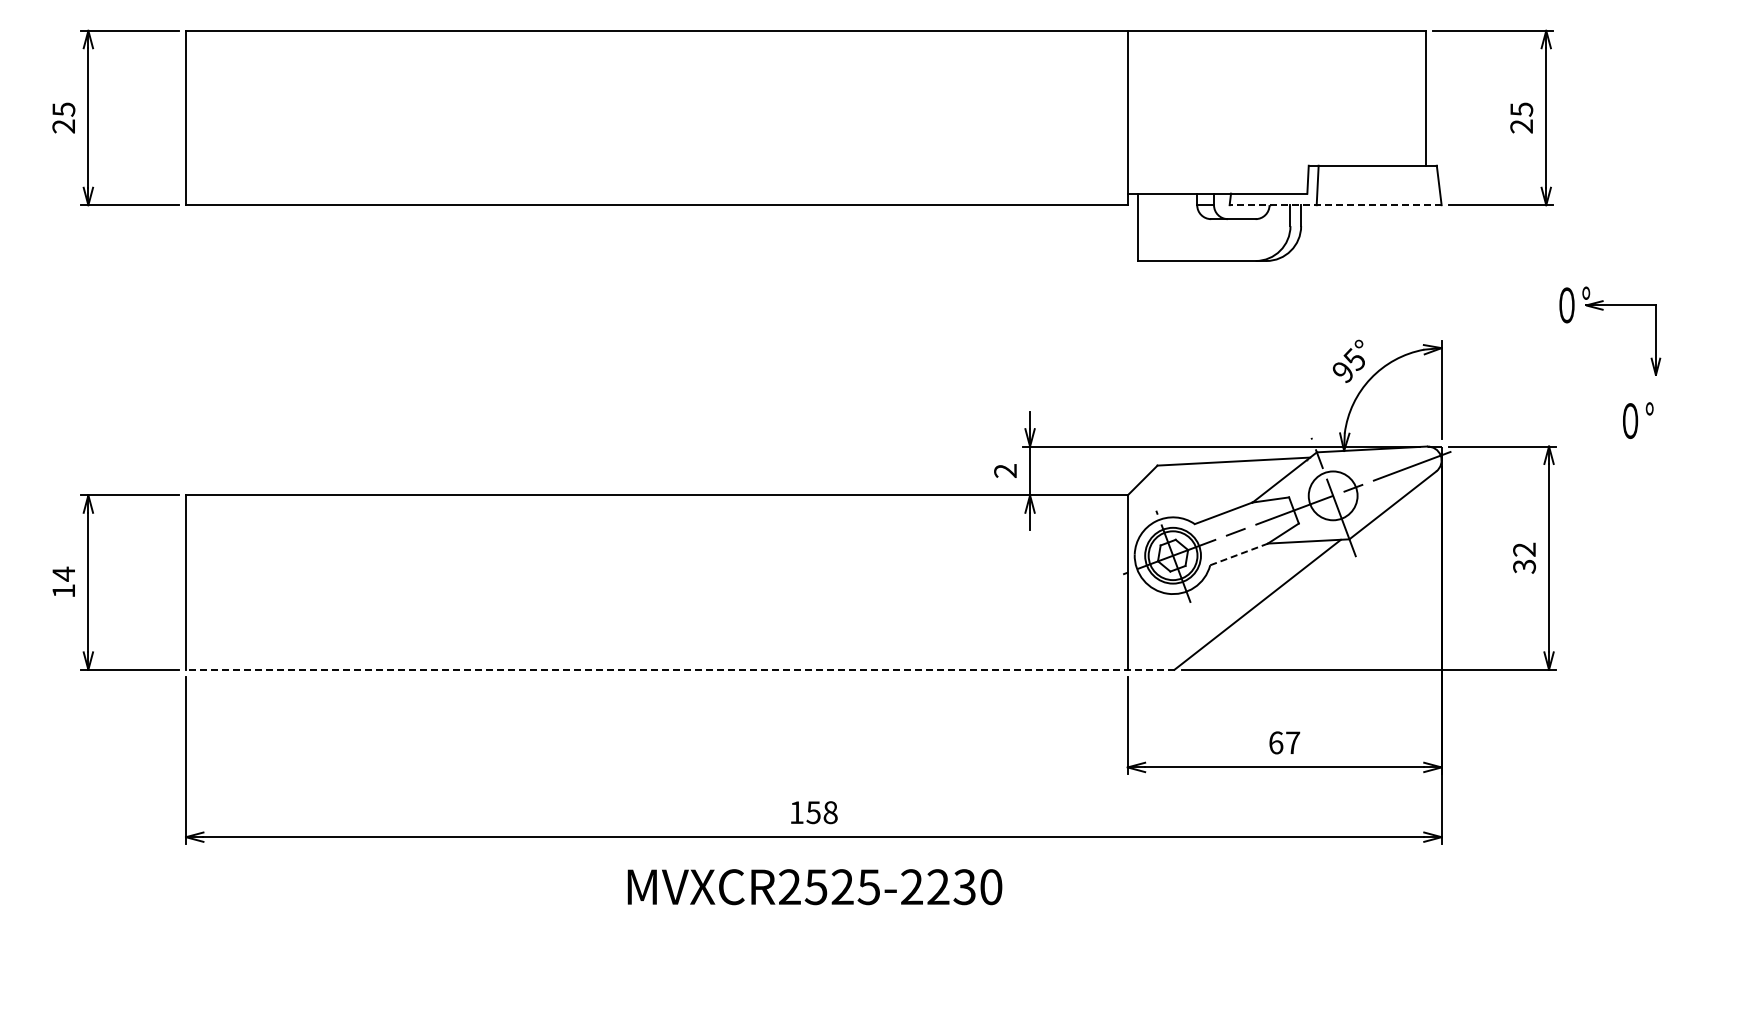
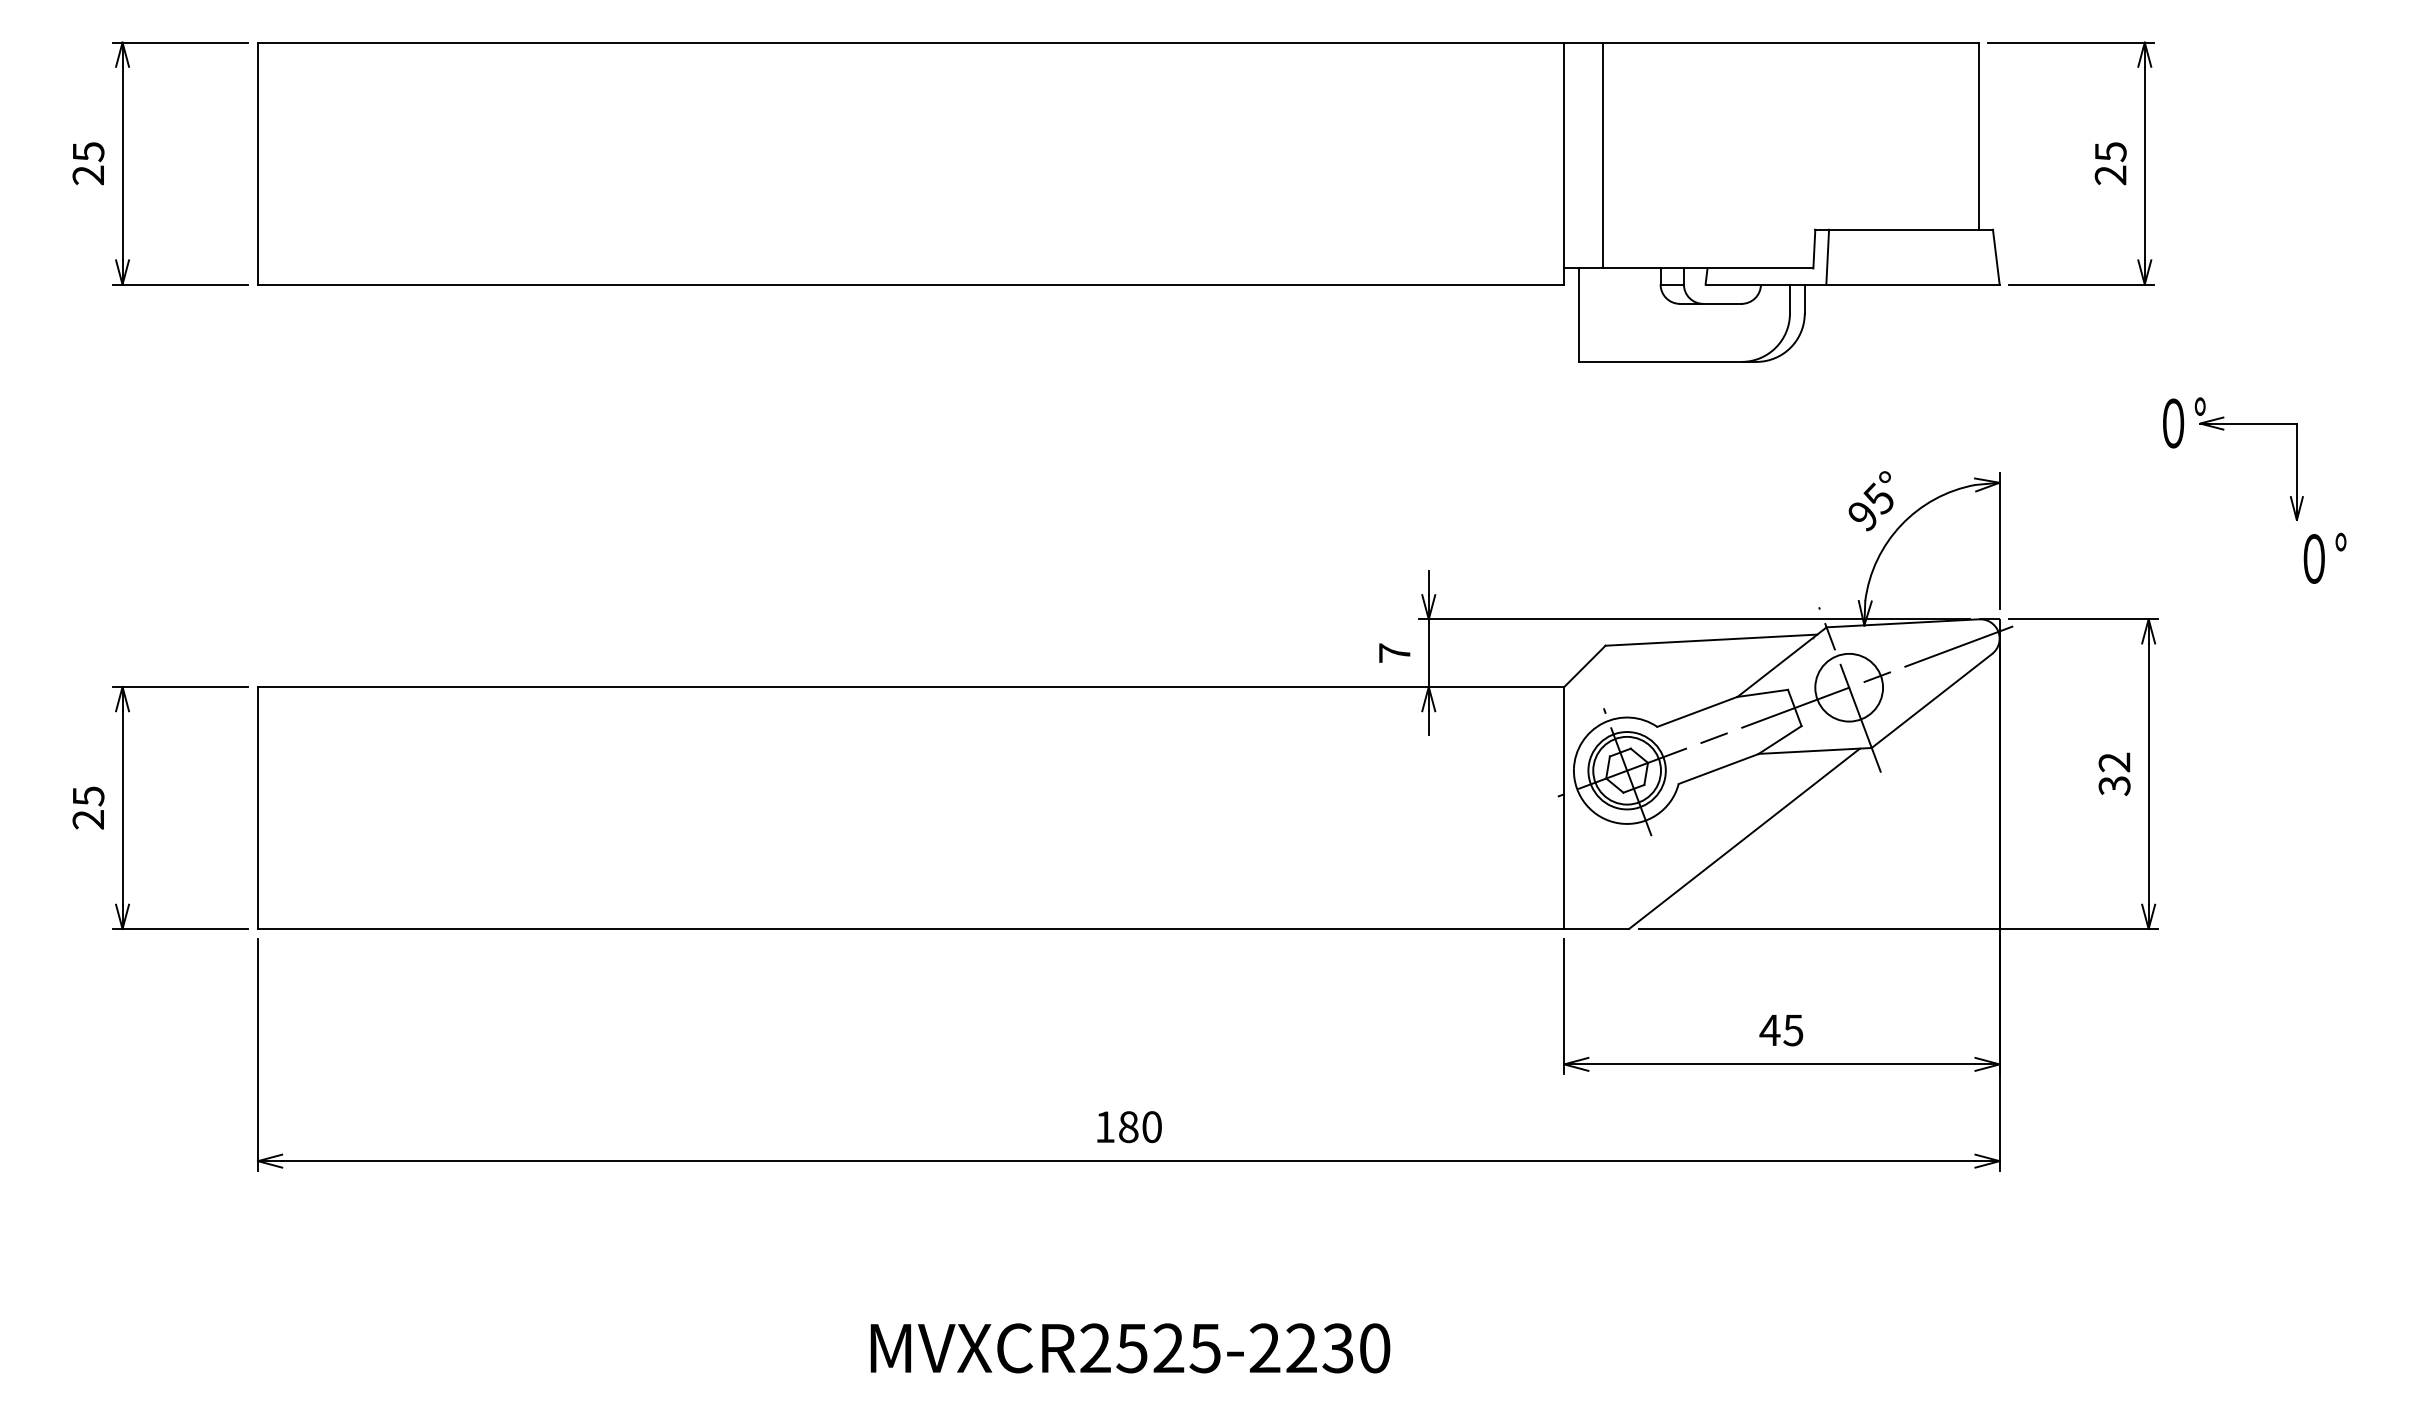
line: (1155, 111) -> (1602, 154), added
line: (1335, 205) -> (1852, 284), dashed -> solid
text: (1638, 420) -> (2325, 558), moved
text: (1005, 470) -> (1394, 652), 2 -> 7
line: (1239, 554) -> (1719, 769), dashed -> solid
text: (63, 582) -> (88, 807), 14 -> 25
line: (679, 669) -> (942, 928), dashed -> solid
text: (1284, 742) -> (1781, 1029), 67 -> 45
text: (821, 812) -> (1139, 1126), 158 -> 180
text: (814, 887) -> (1129, 1348), moved

